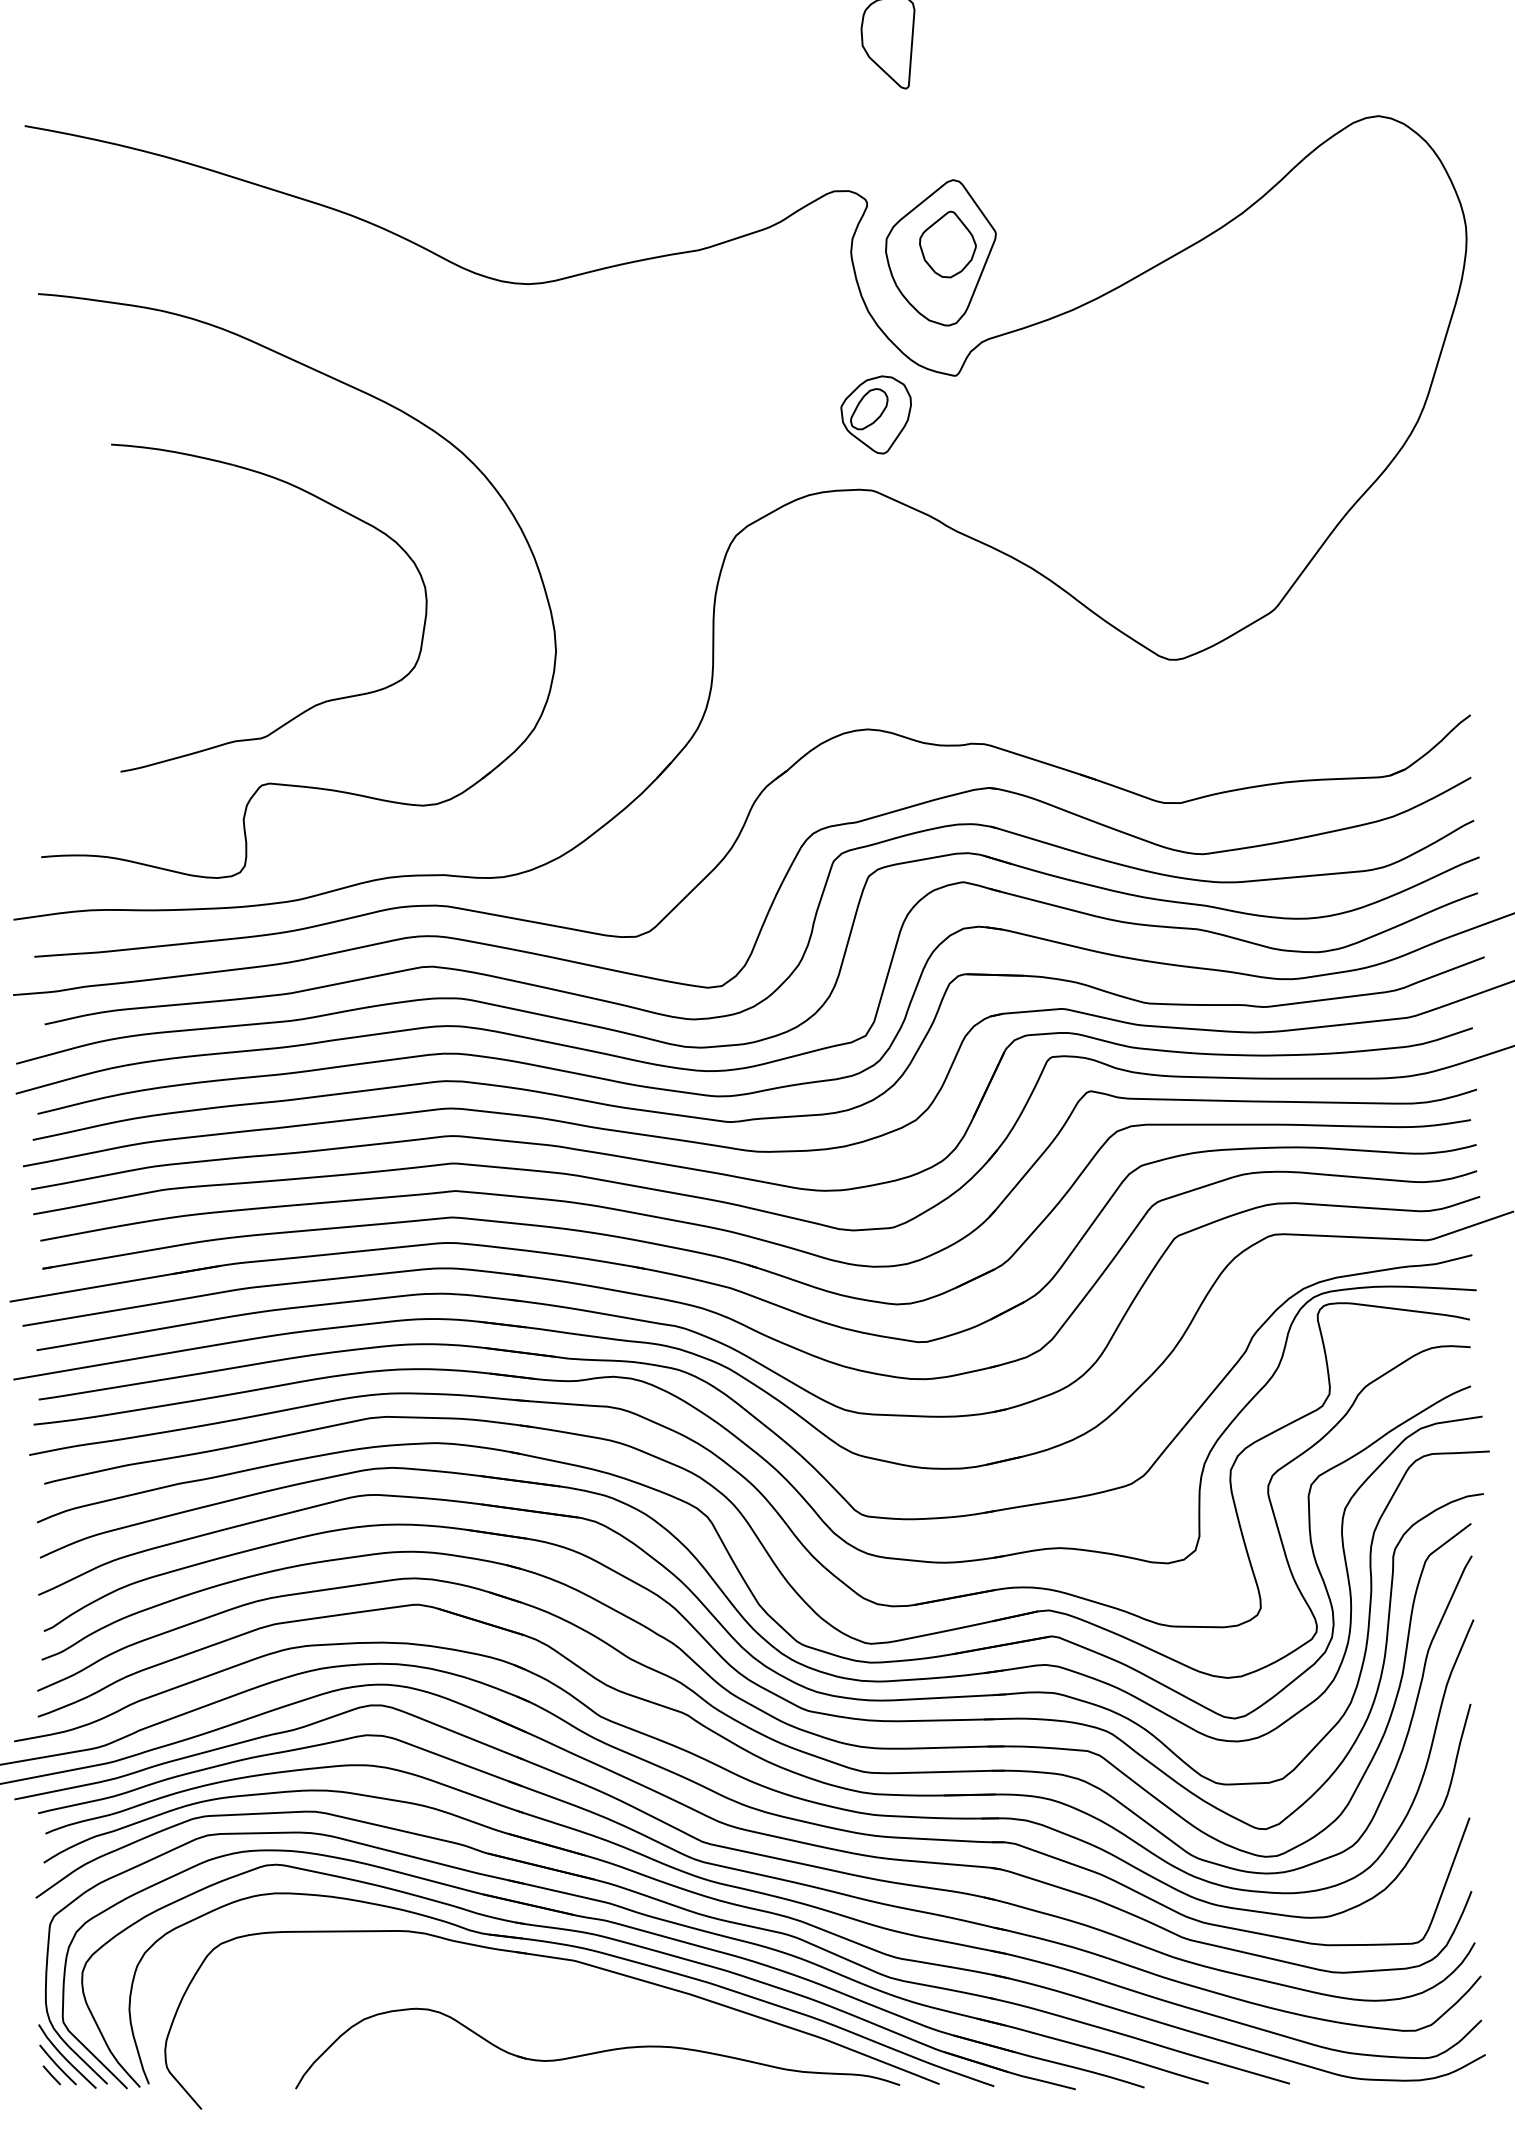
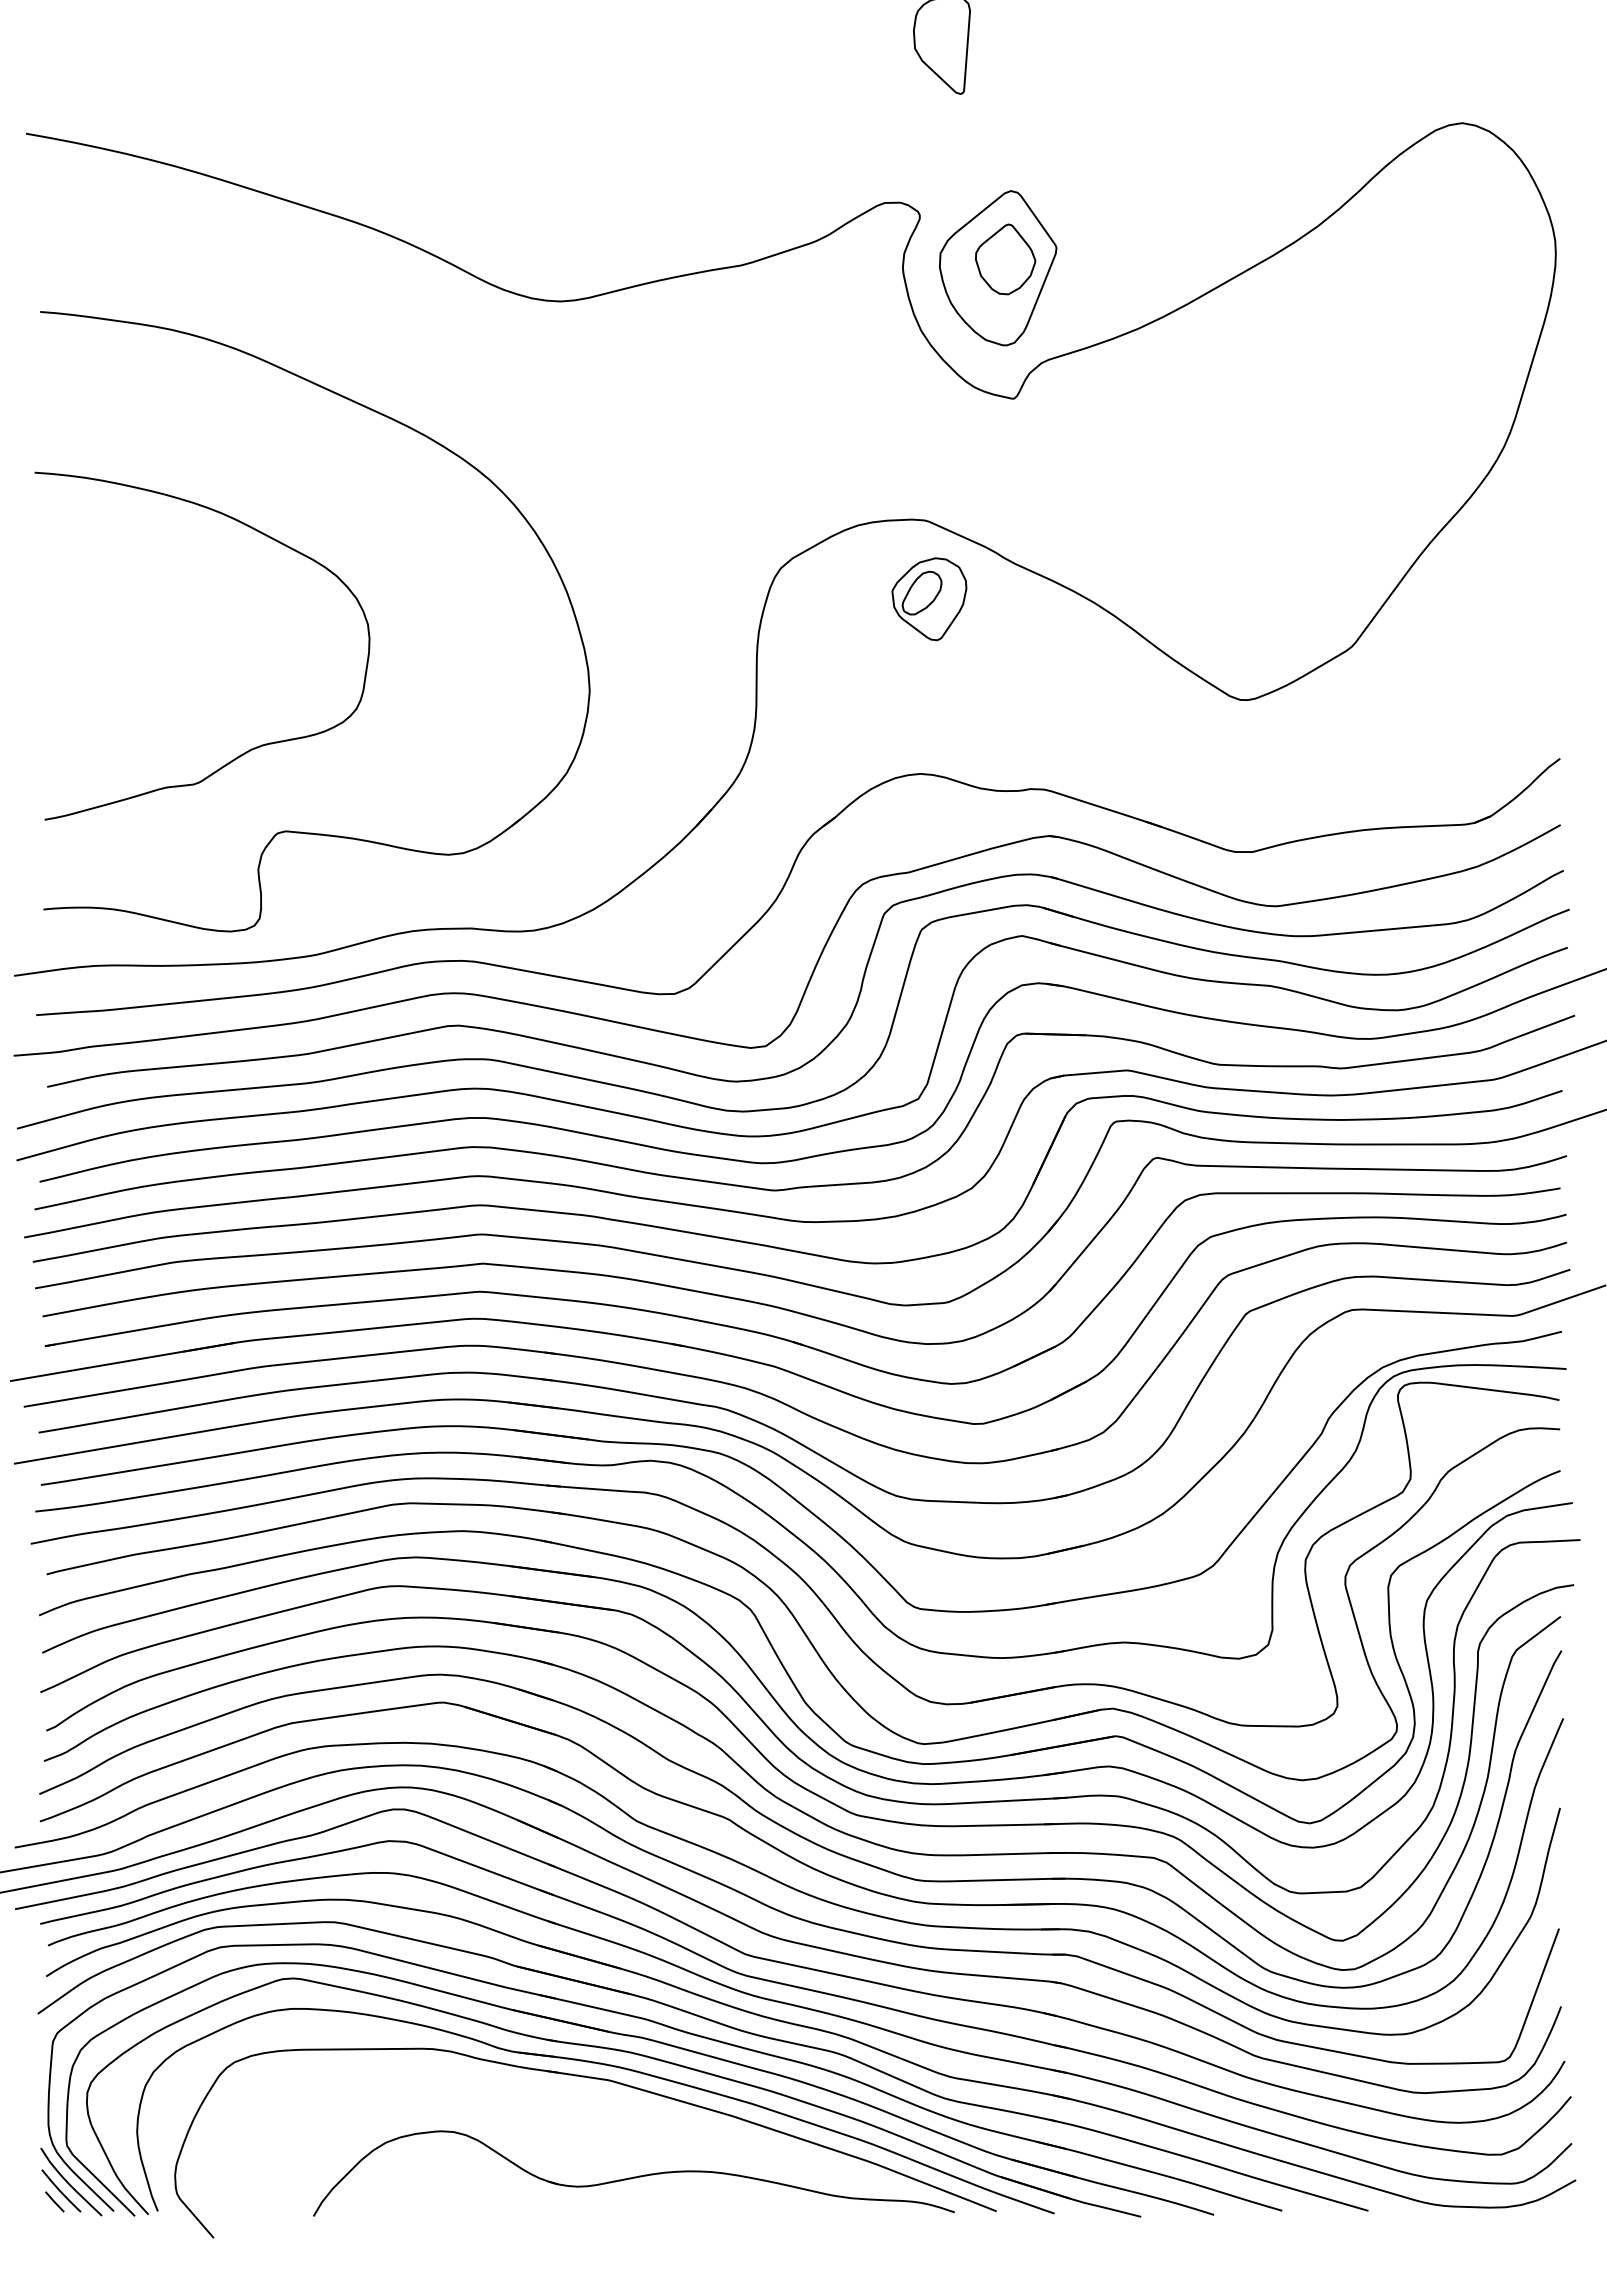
part: (876, 415) -> (929, 599), moved
part: (317, 703) -> (253, 747), moved

